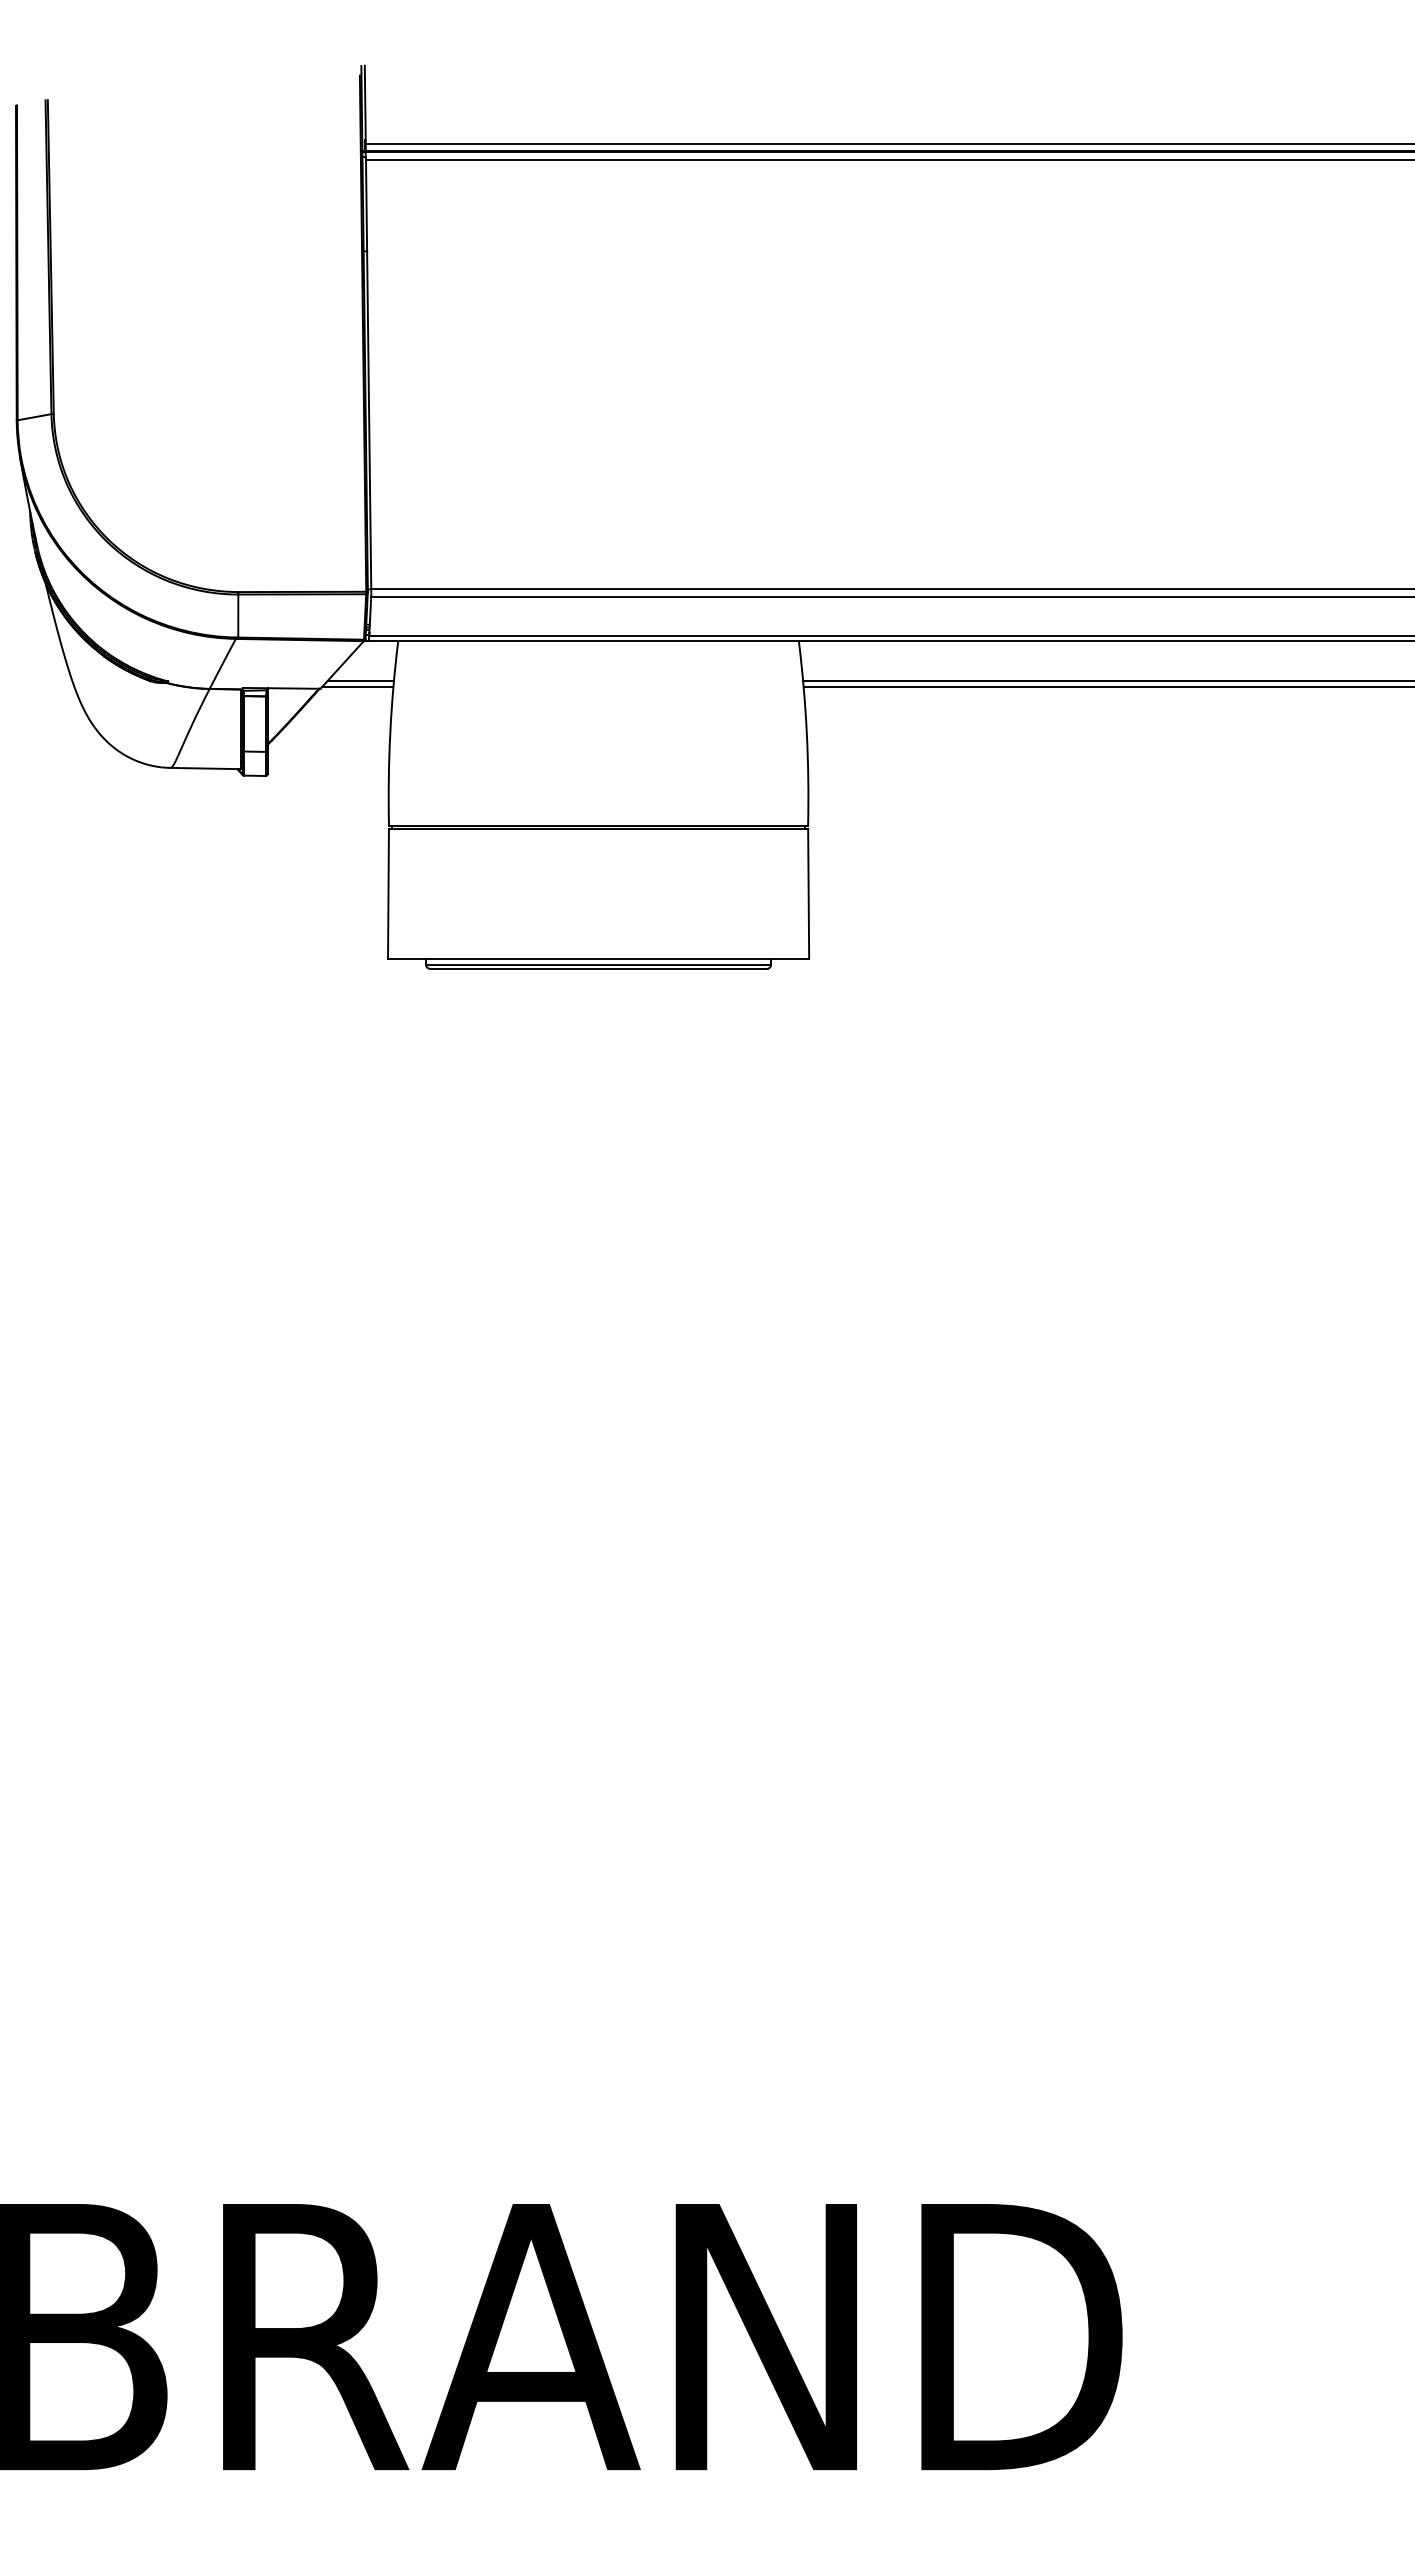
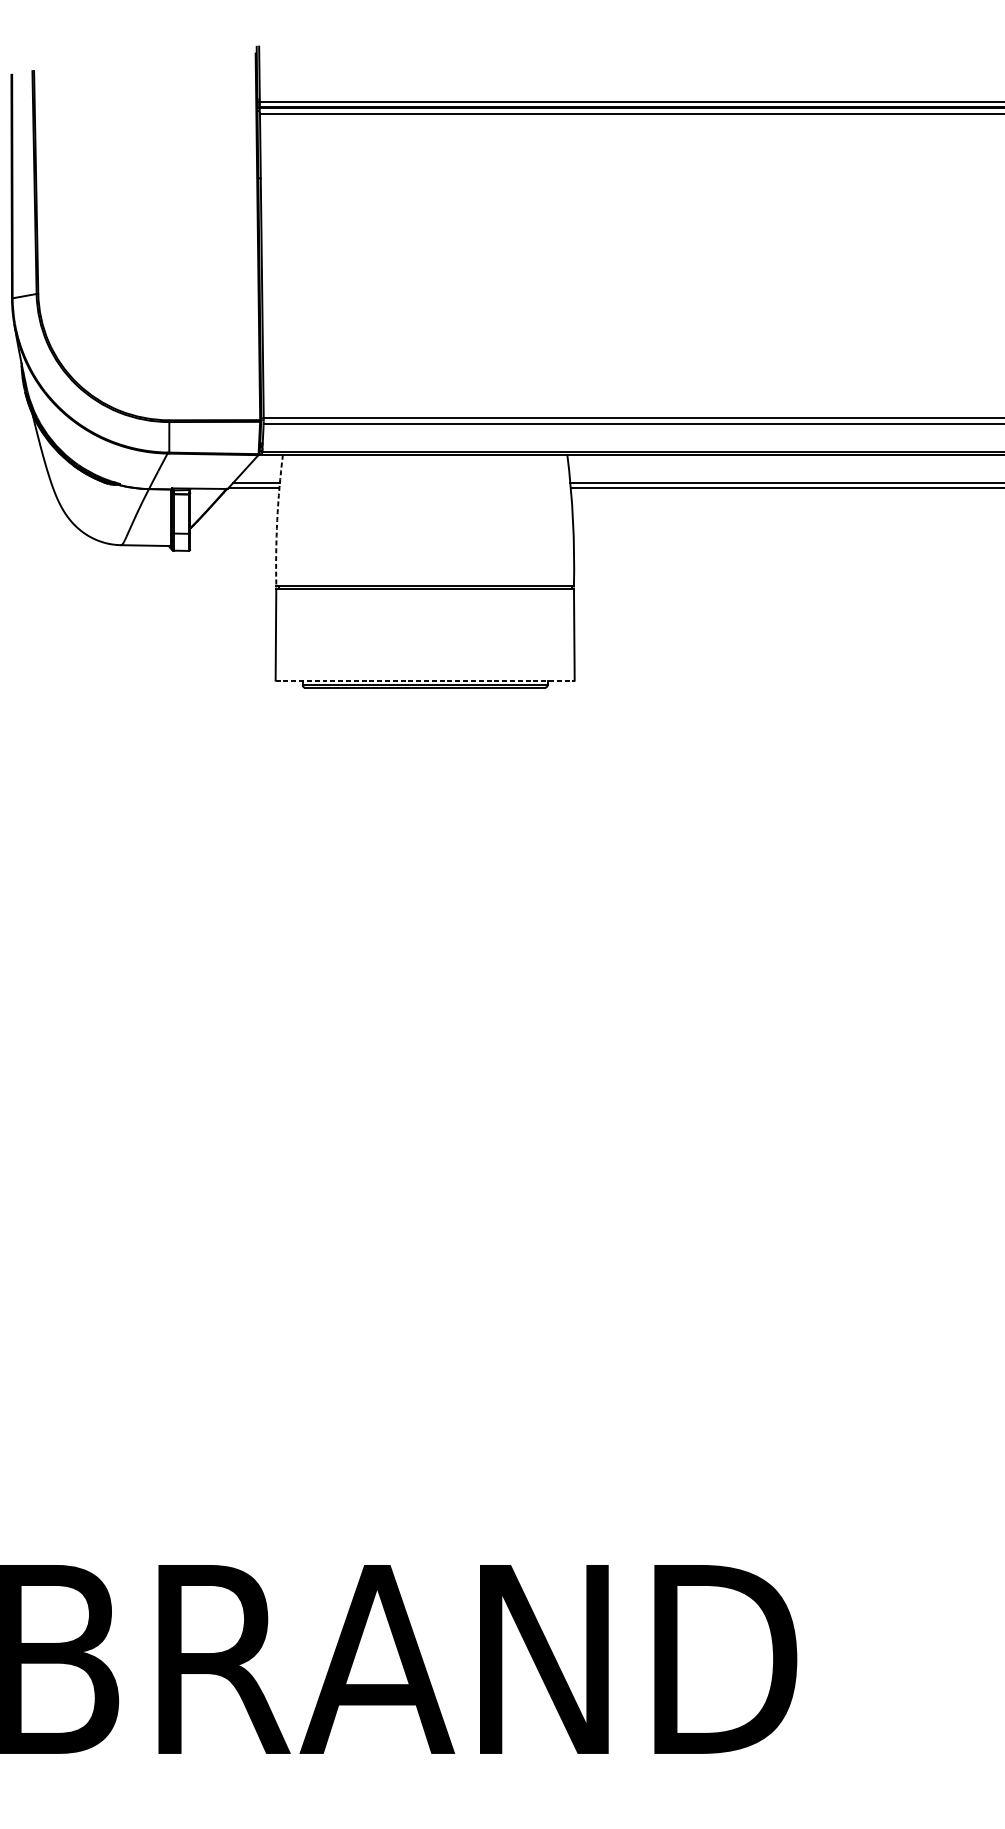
arc: (390, 732) -> (277, 520), solid -> dashed
line: (598, 958) -> (425, 680), solid -> dashed

